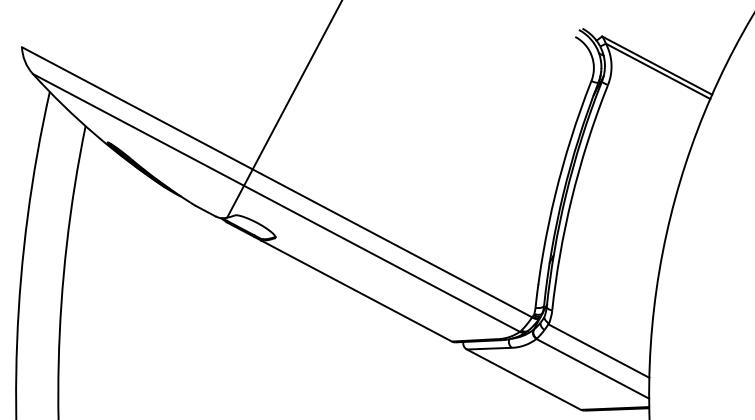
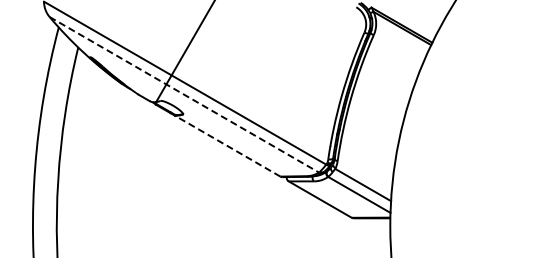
line: (276, 202) -> (184, 94), solid -> dashed
line: (356, 291) -> (227, 146), solid -> dashed

